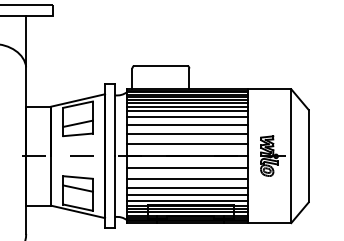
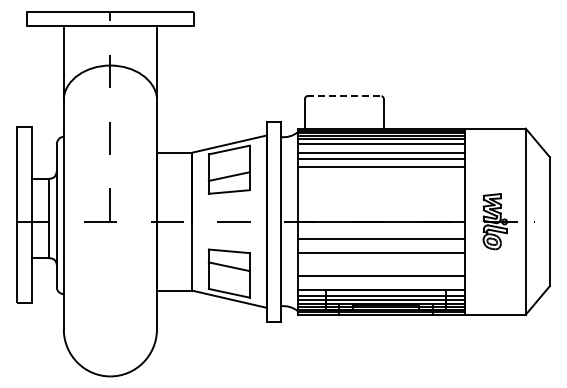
line: (160, 66) -> (344, 96), solid -> dashed
line: (186, 102) -> (380, 147), removed
line: (186, 124) -> (380, 177), removed
line: (186, 133) -> (380, 190), removed
line: (186, 143) -> (380, 204), removed
line: (186, 187) -> (380, 265), removed
line: (186, 200) -> (380, 283), removed

